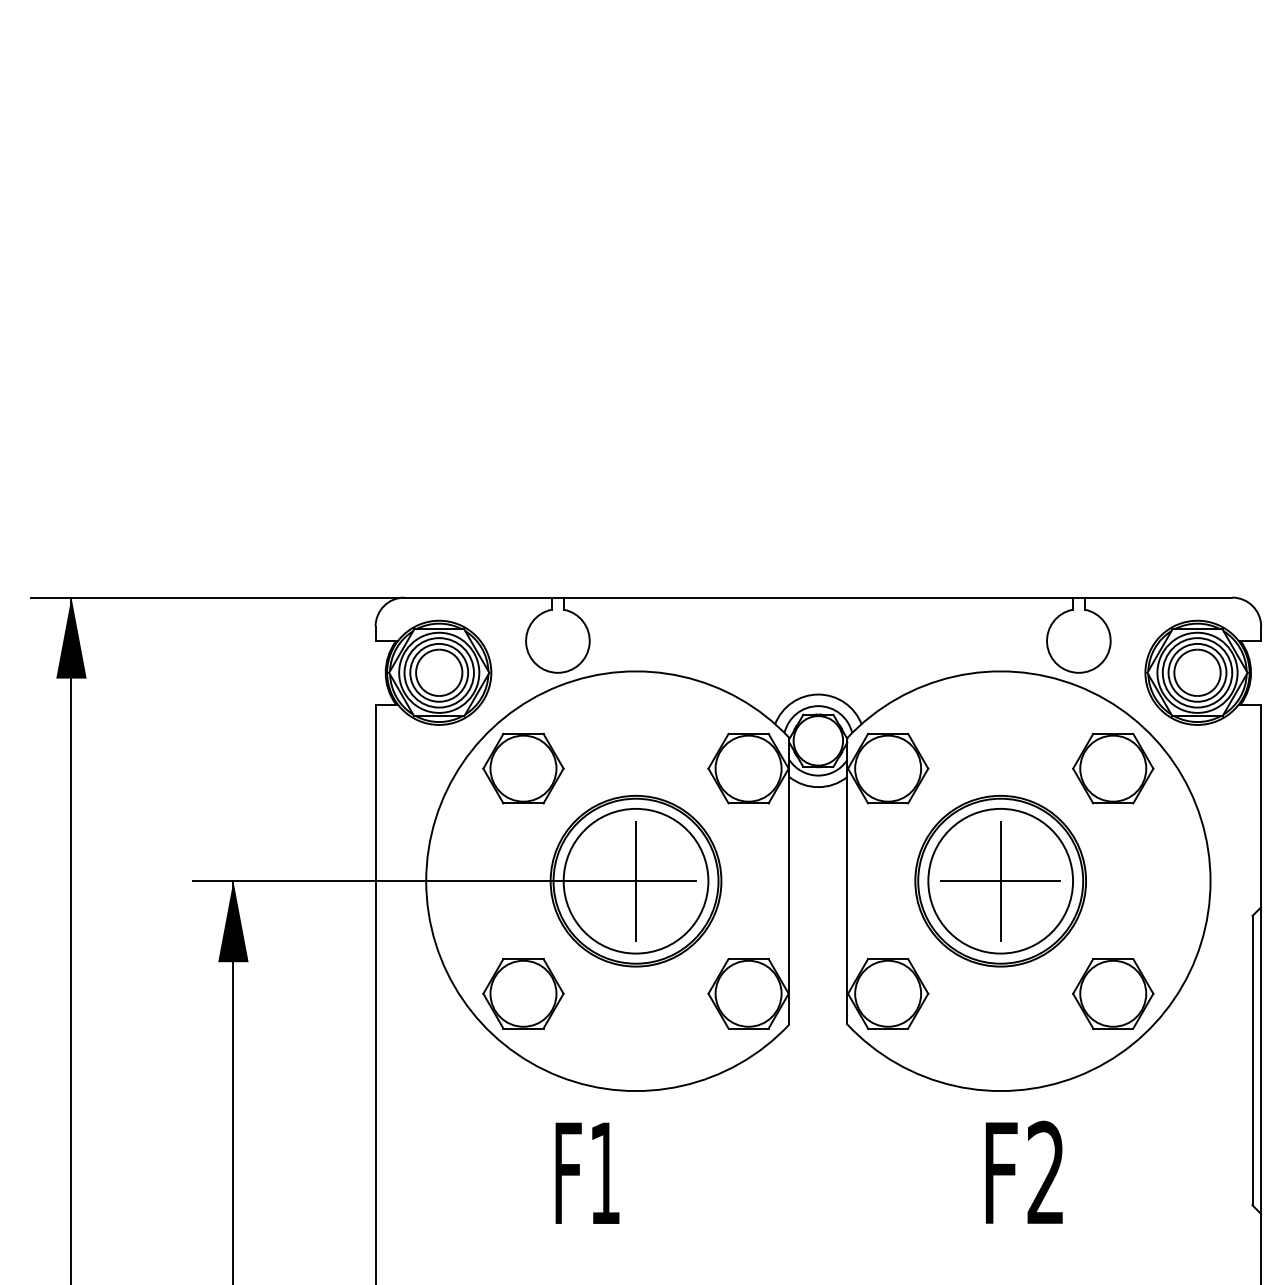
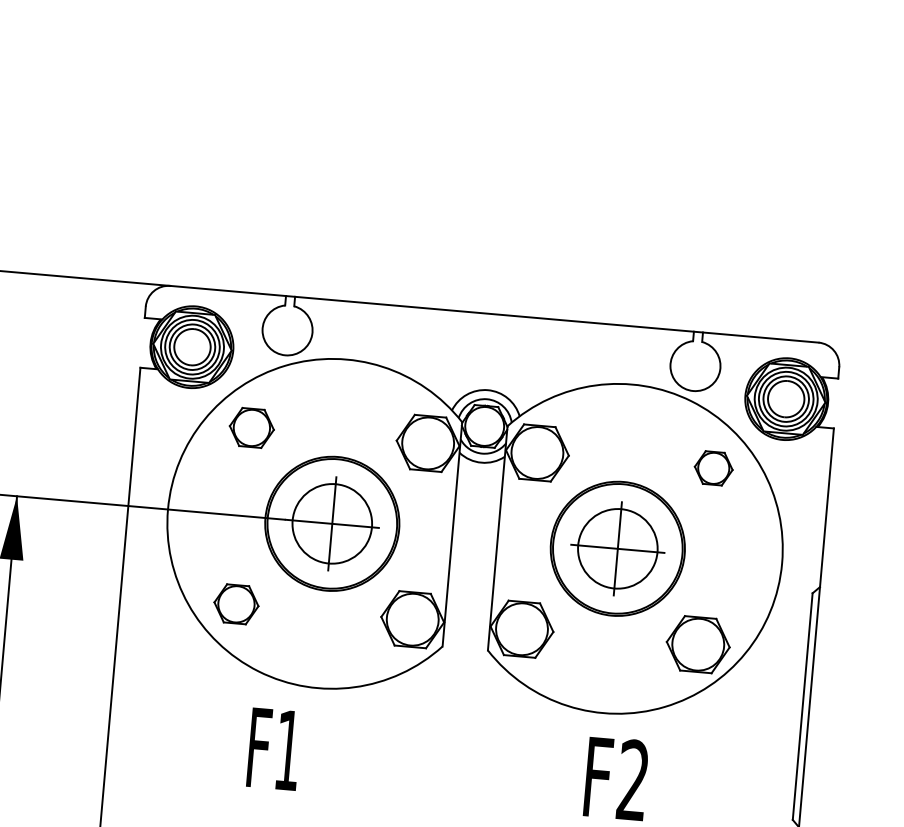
part: (523, 768) -> (251, 427), size x0.7
part: (1113, 768) -> (713, 468), size x0.6
circle: (635, 880) -> (331, 523), size x0.7
circle: (1000, 880) -> (617, 548), size x0.7
part: (523, 993) -> (236, 604), size x0.7

